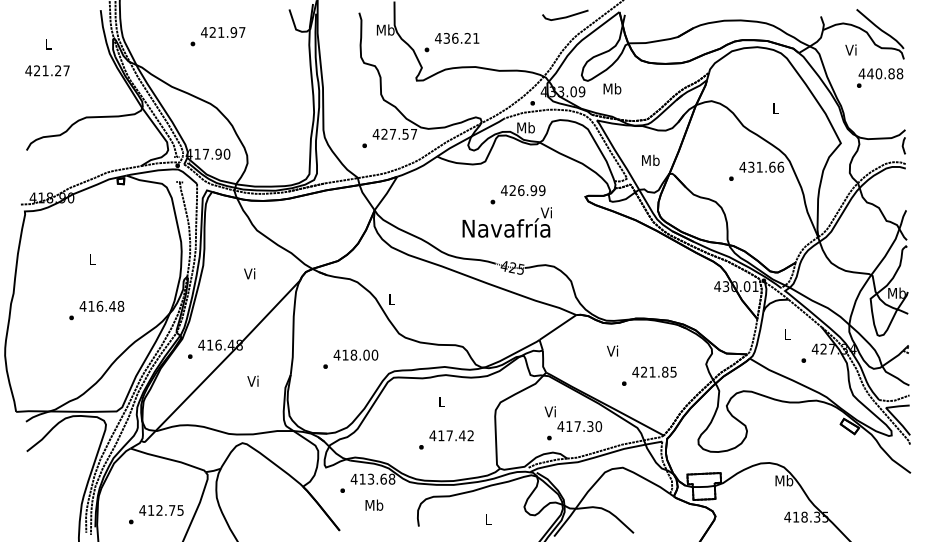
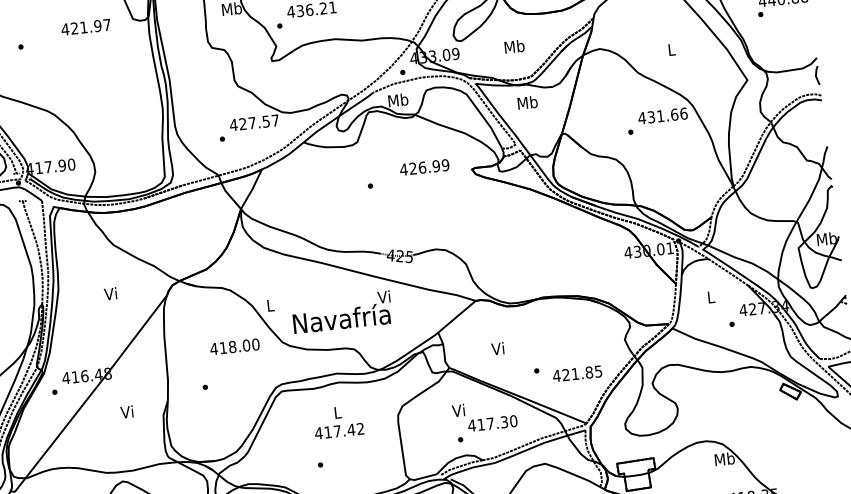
text: (223, 32) -> (86, 27), moved
text: (612, 88) -> (514, 46), moved
text: (650, 159) -> (527, 101), moved
text: (523, 190) -> (424, 167), moved
text: (506, 222) -> (341, 312), moved
text: (612, 350) -> (497, 348), moved
text: (355, 354) -> (234, 346), moved
text: (654, 371) -> (577, 373), moved
text: (451, 435) -> (339, 430), moved

